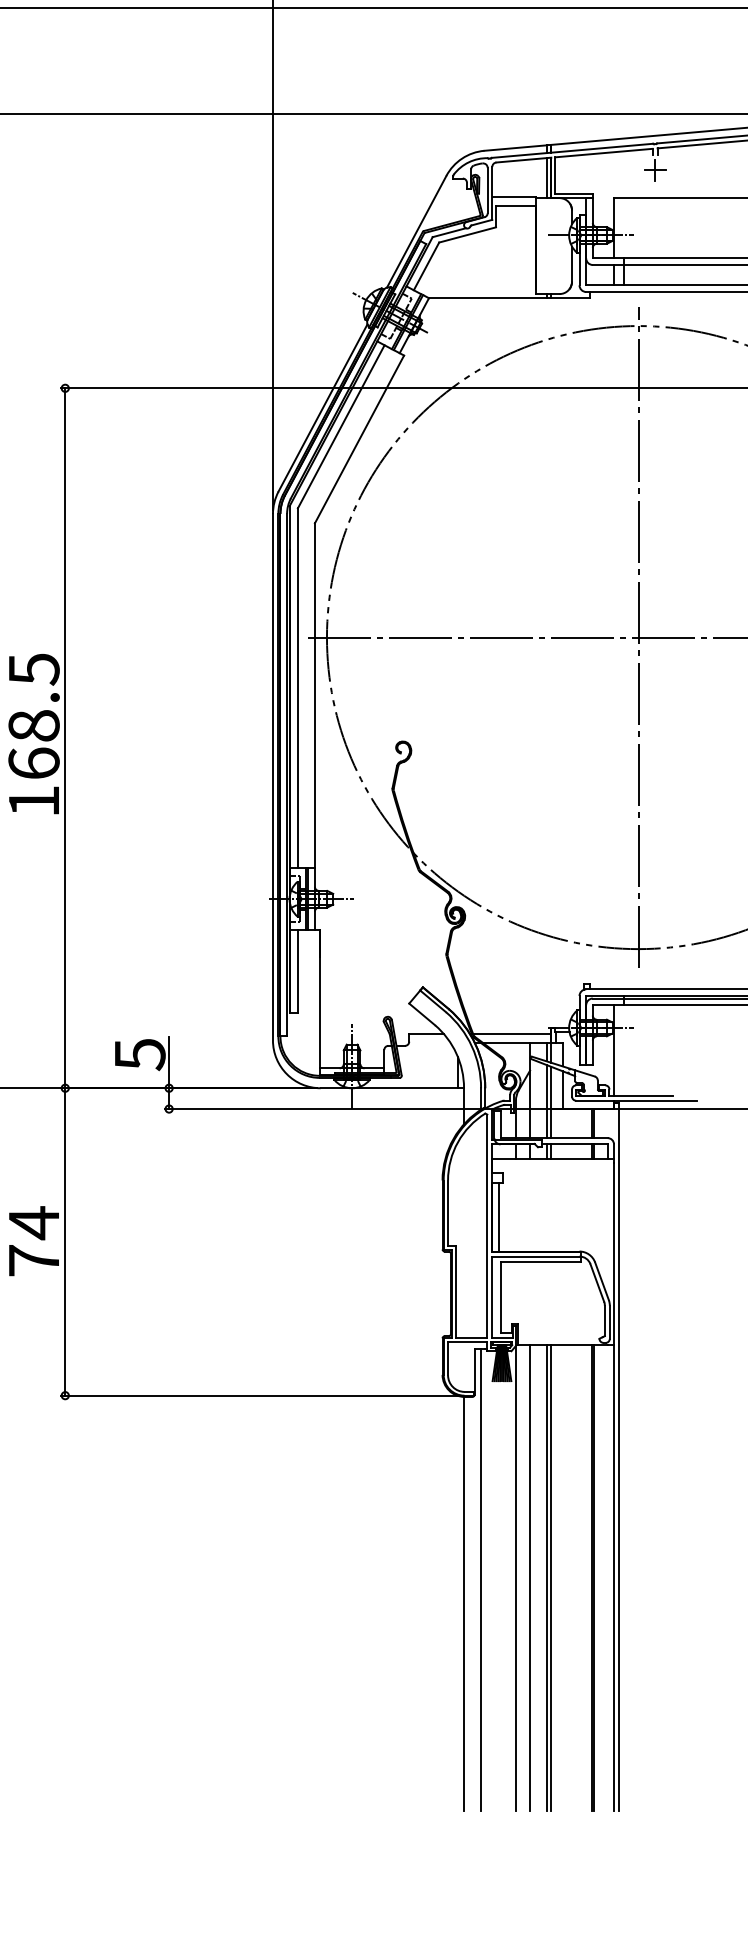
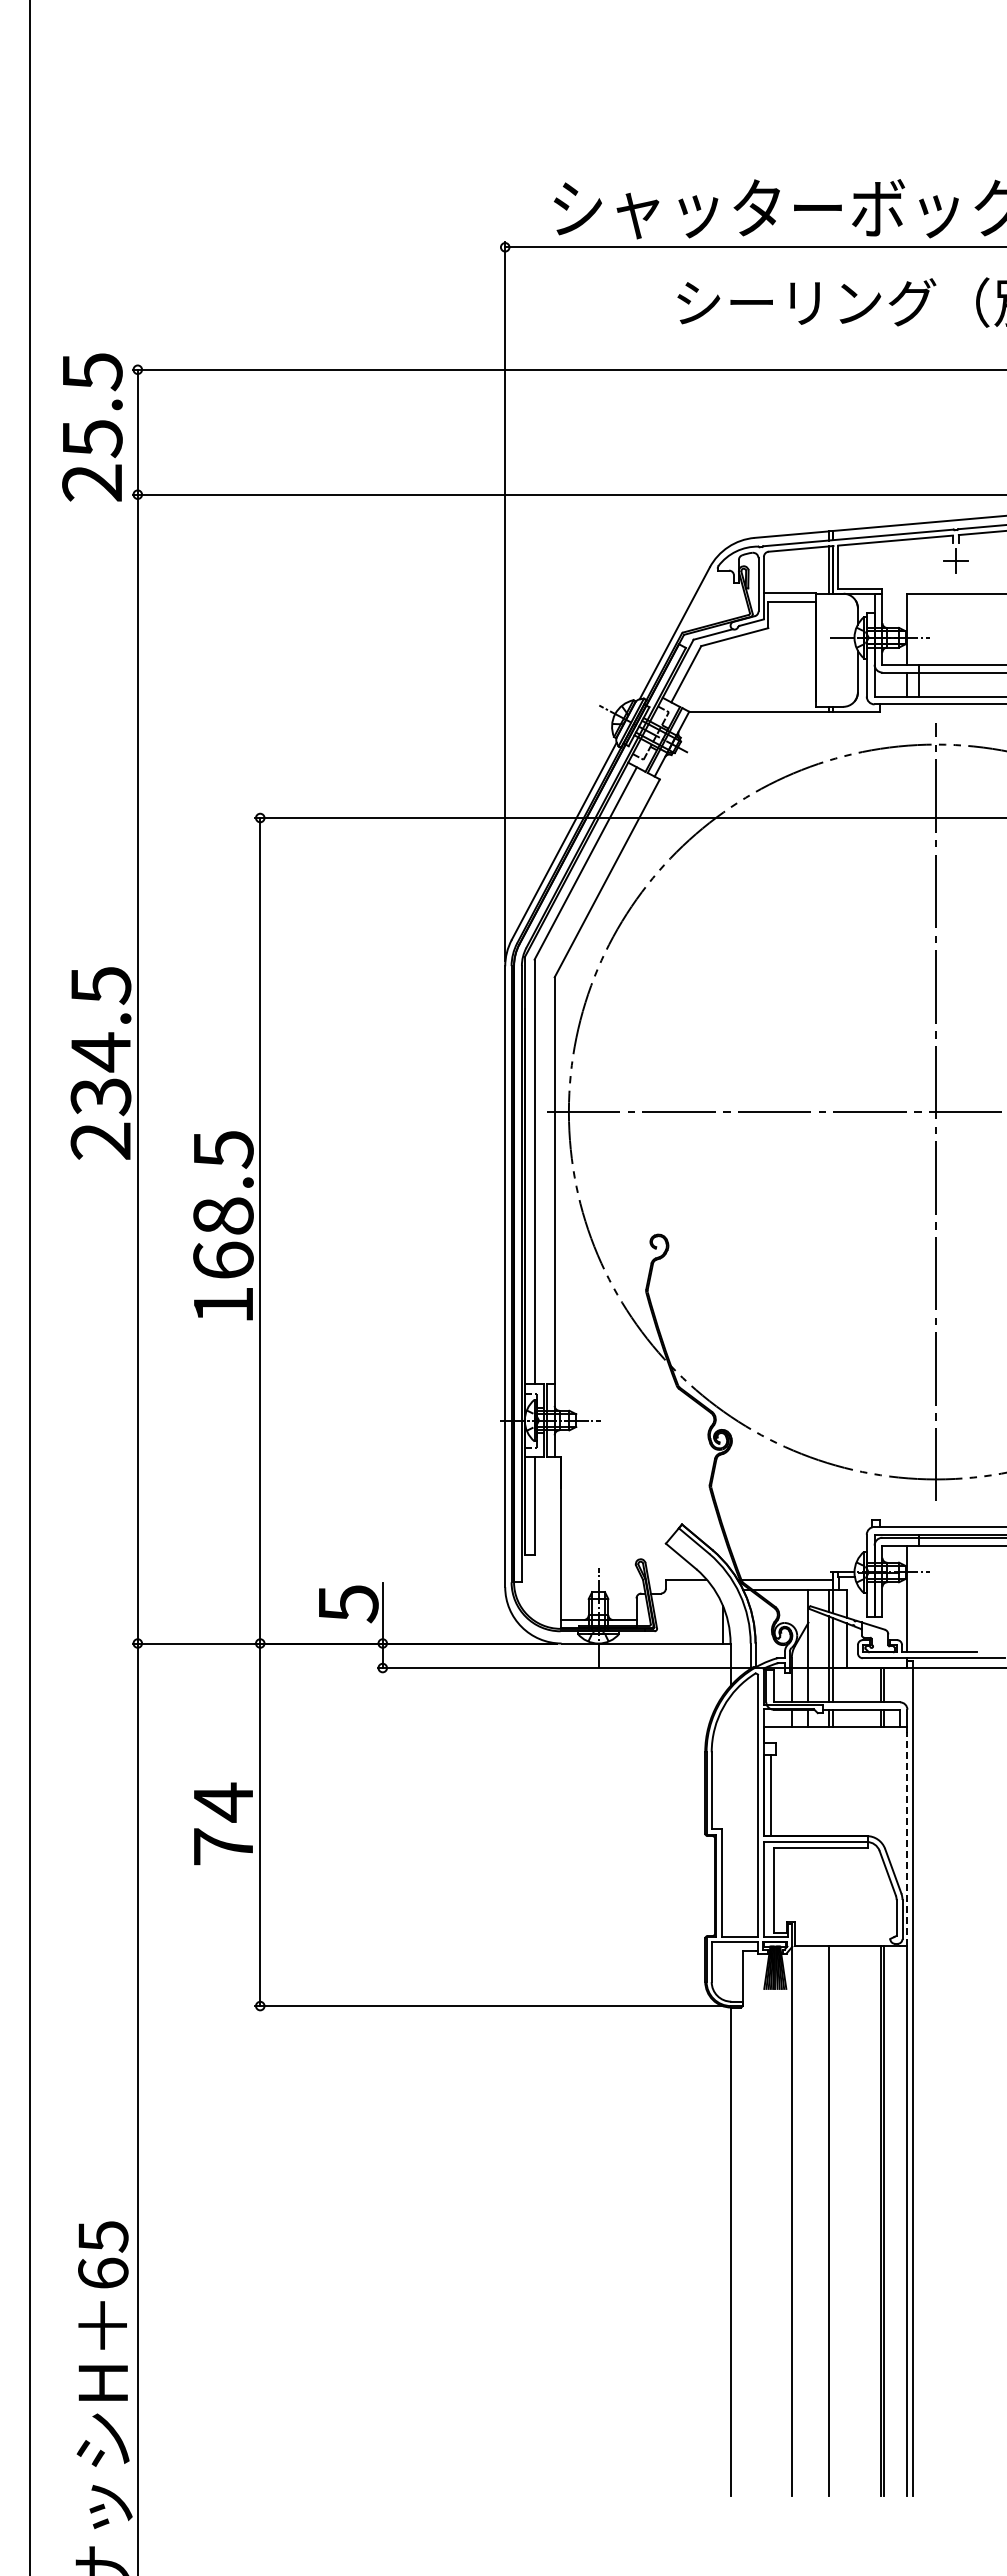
line: (614, 1253) -> (907, 1838), solid -> dashed
line: (530, 1577) -> (808, 2220), removed
line: (551, 1577) -> (833, 2220), removed
line: (480, 1580) -> (750, 2223), removed

